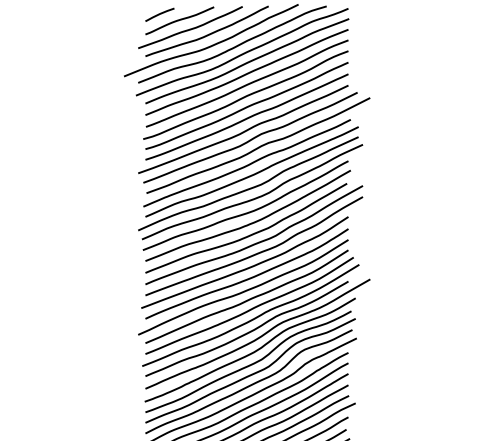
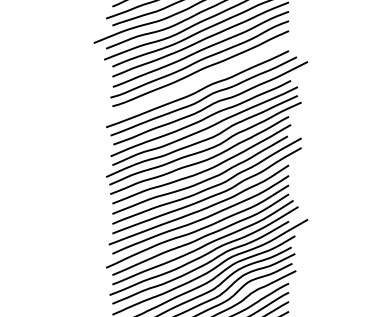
curve: (246, 117) -> (200, 78), removed

